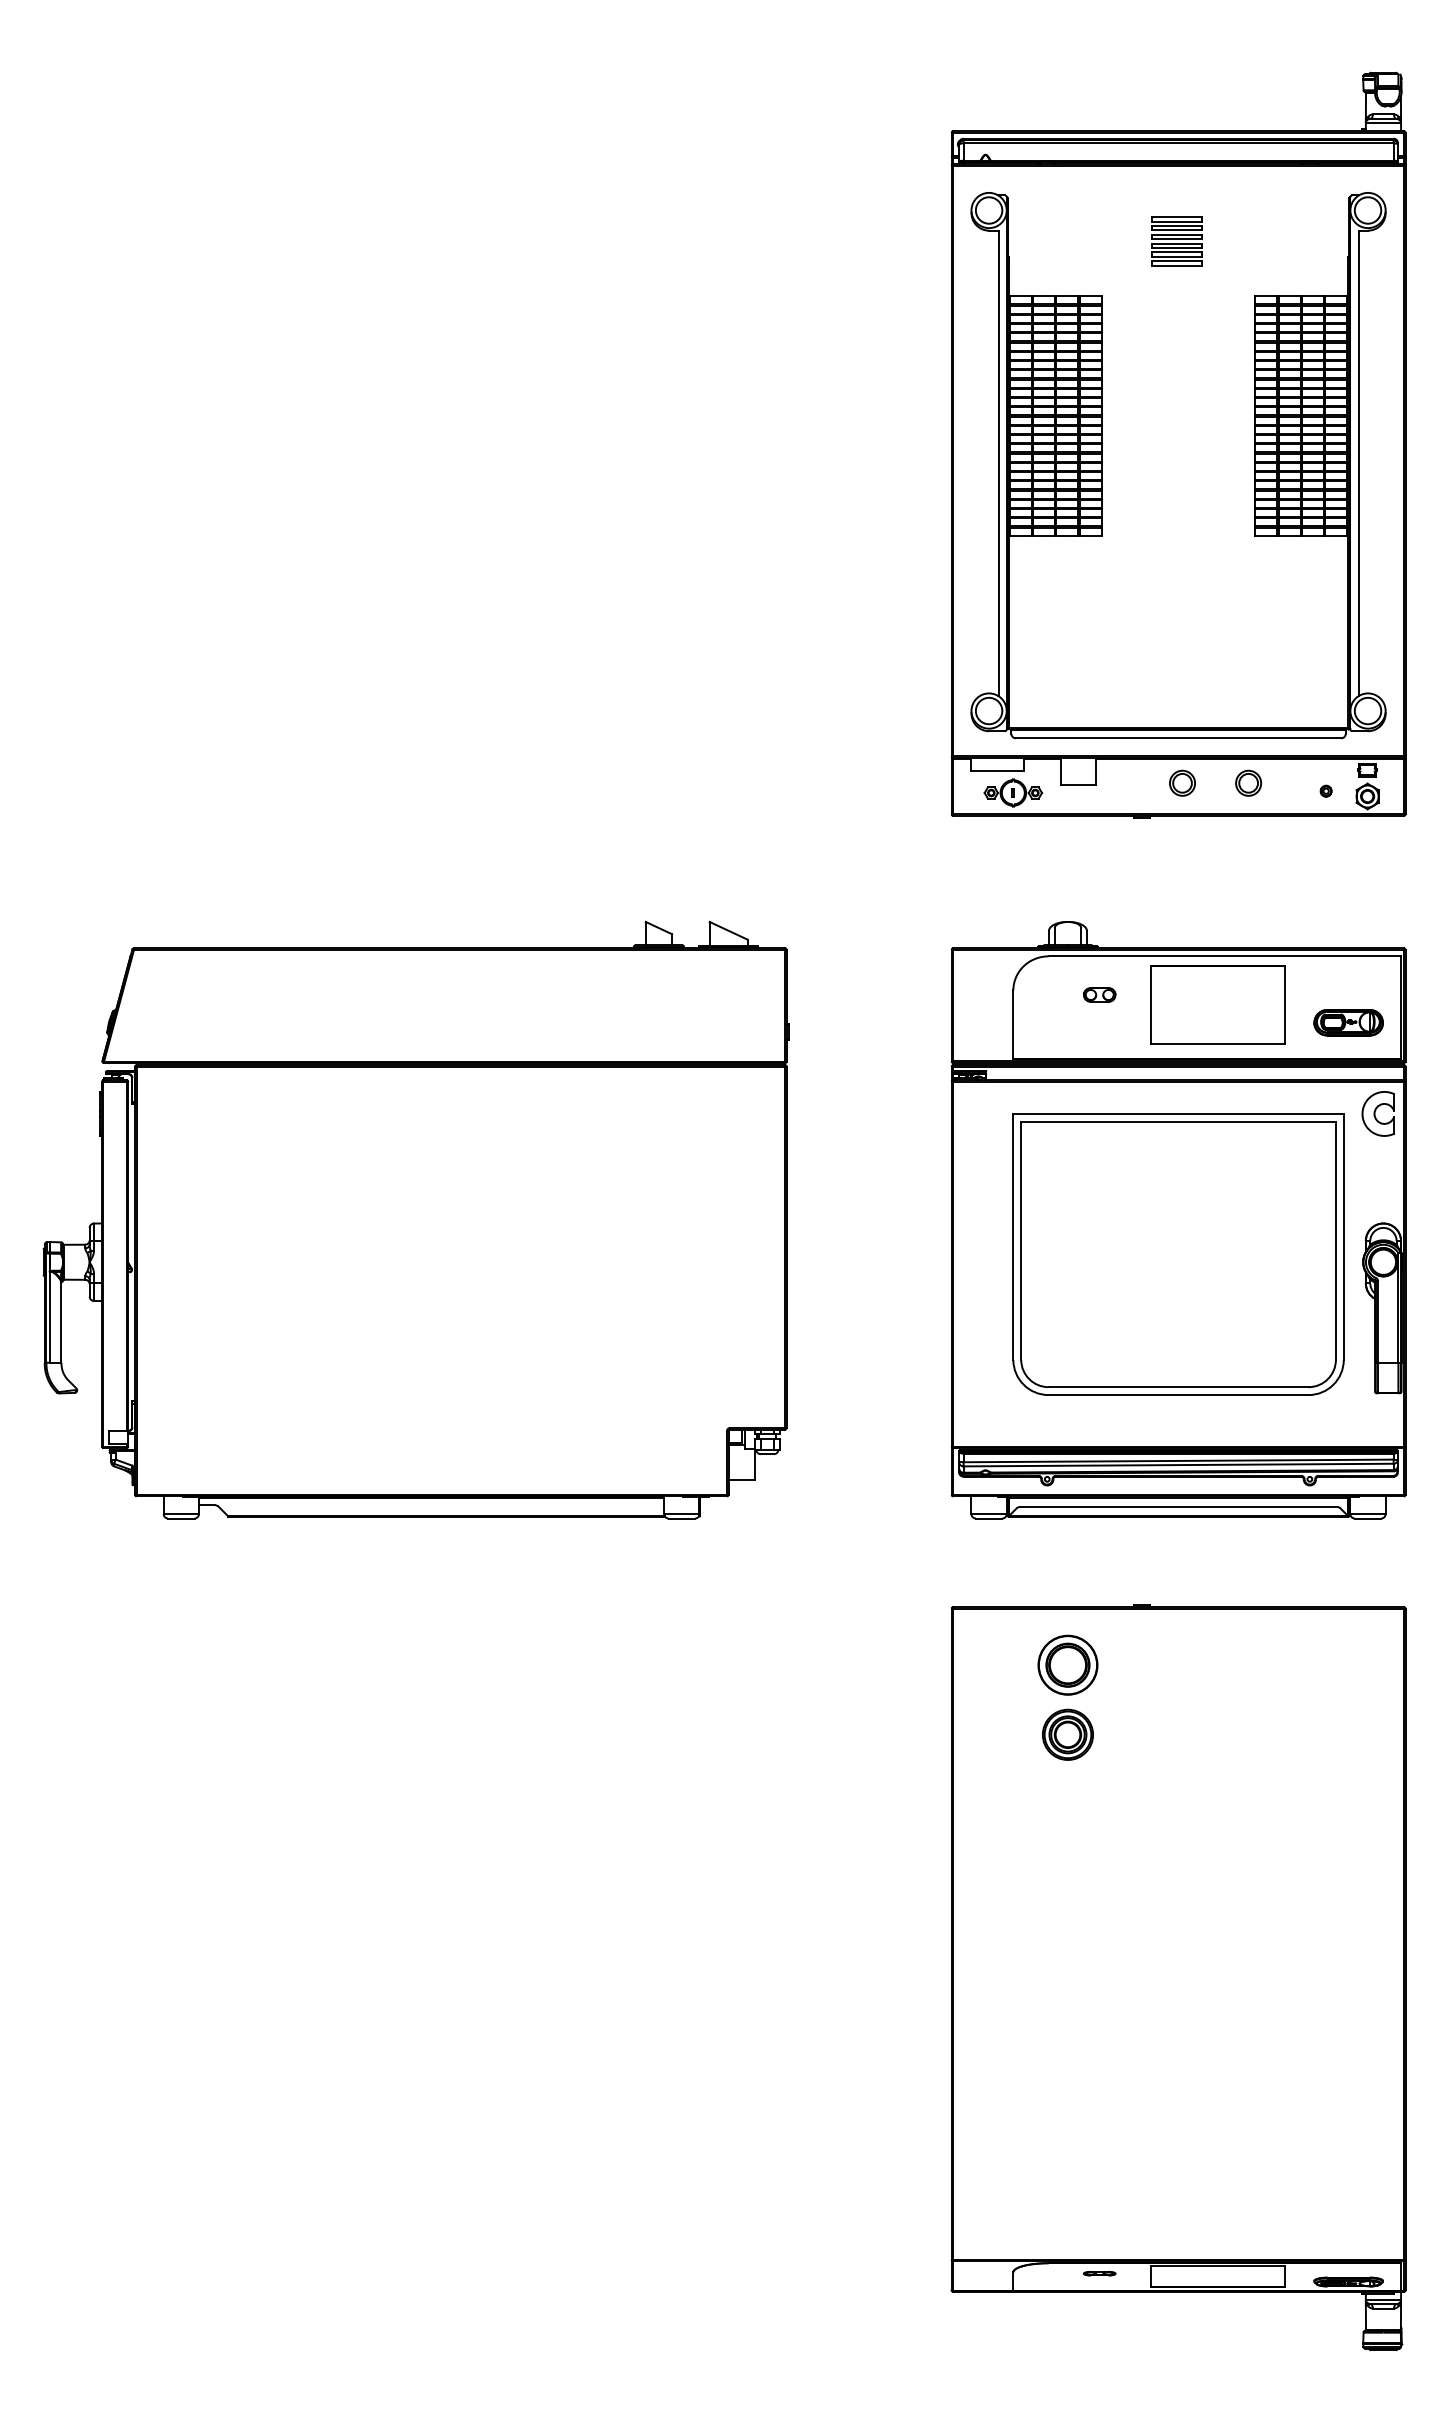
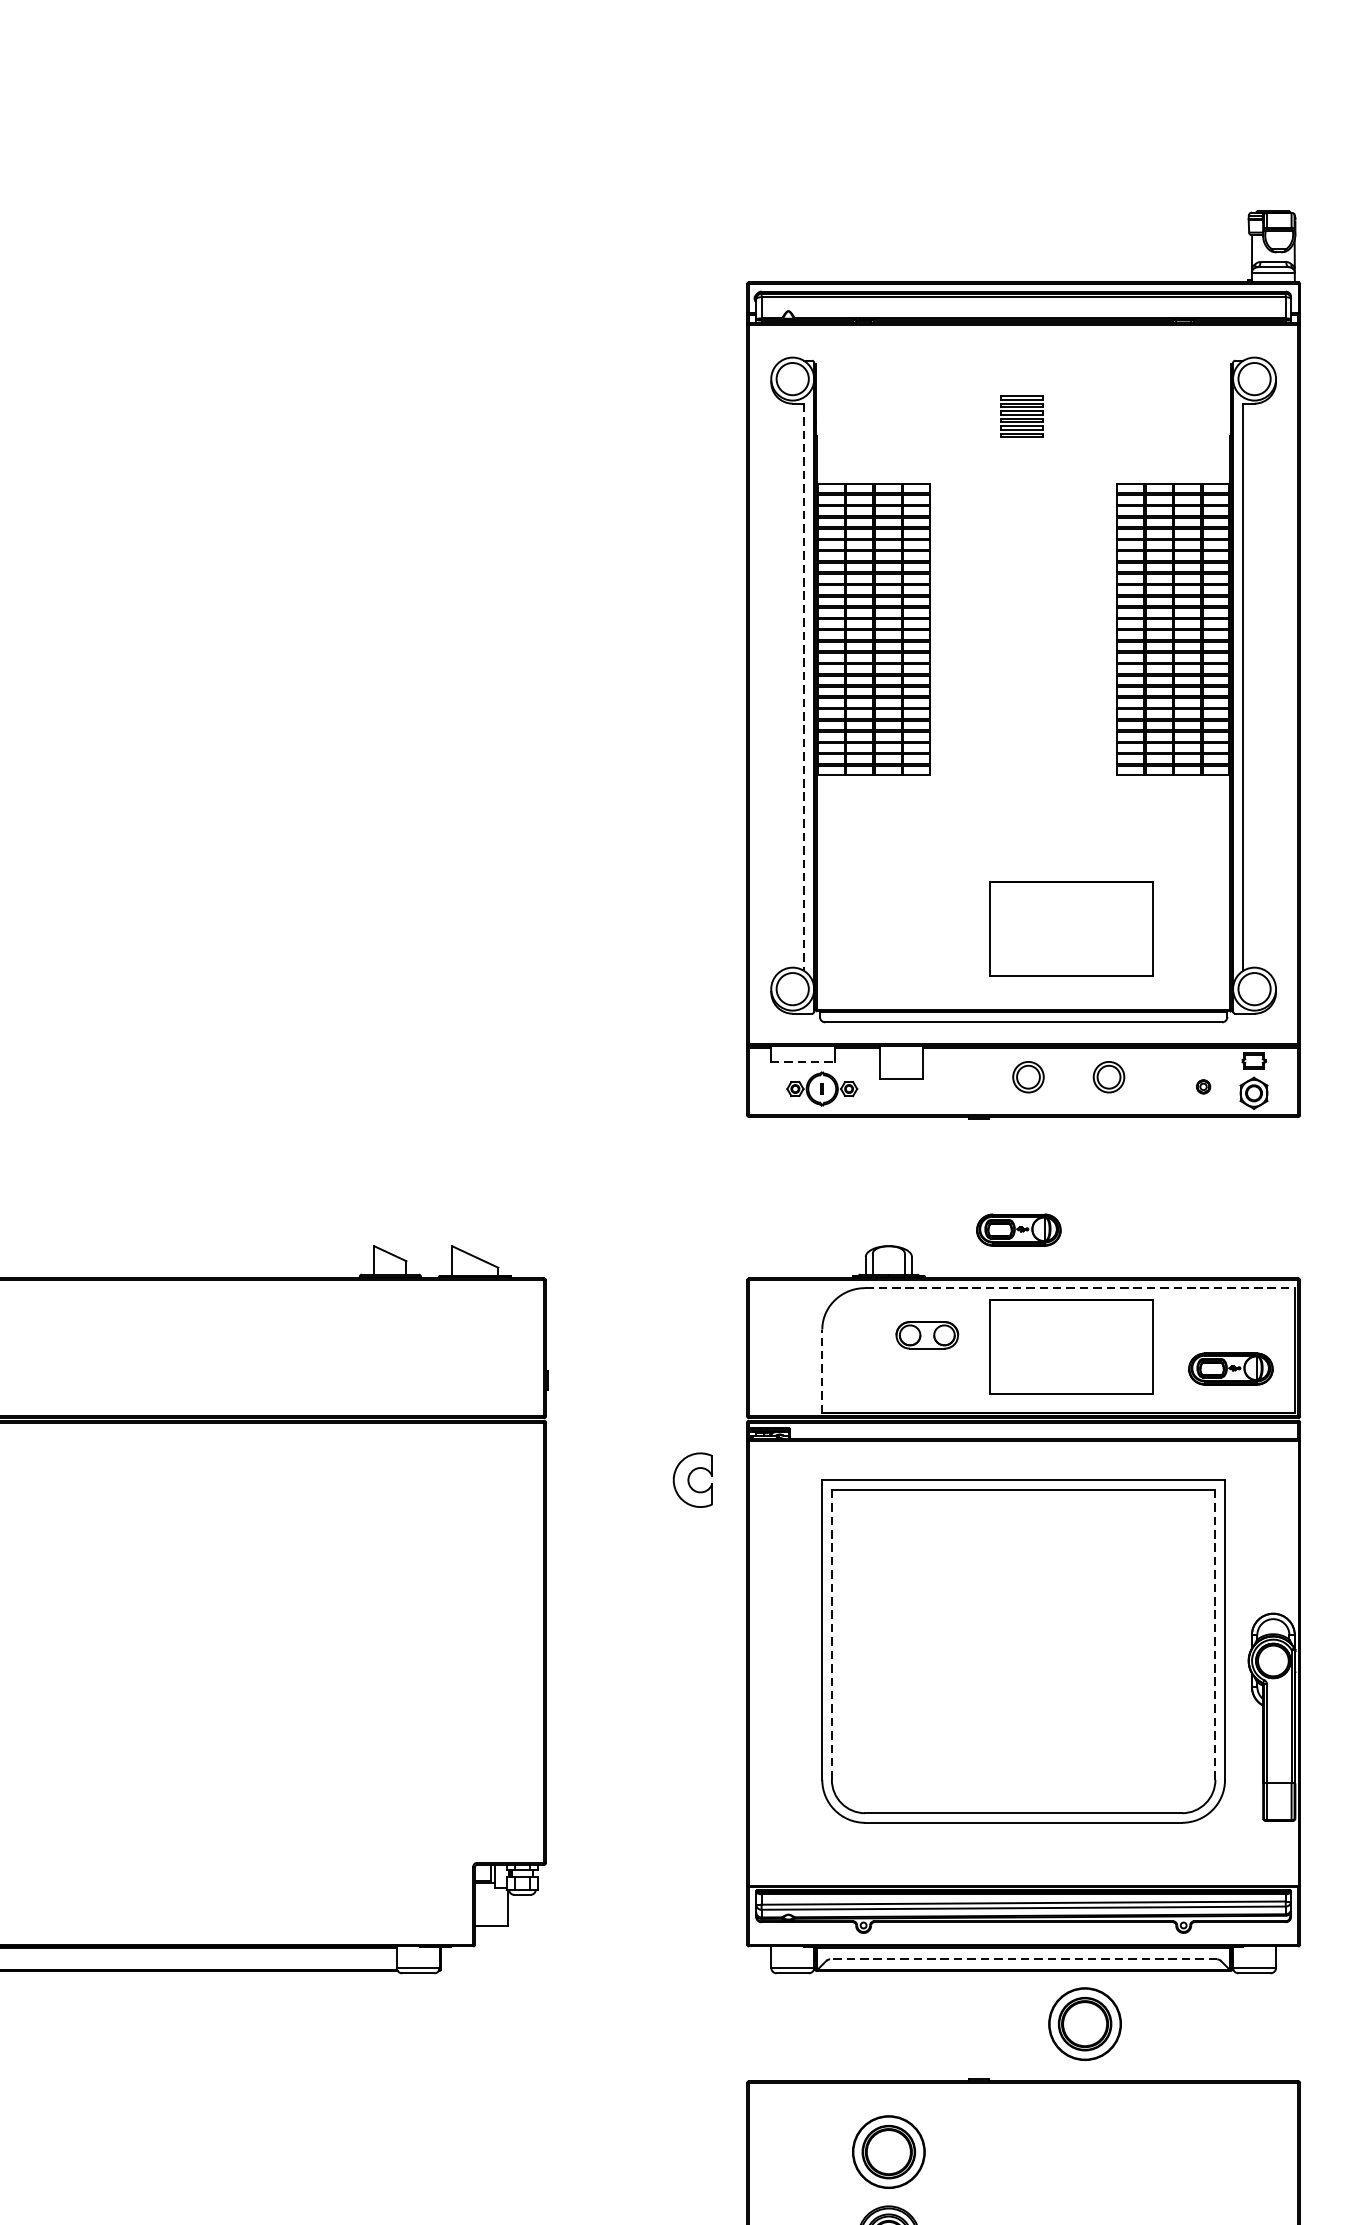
part: (1176, 241) -> (1021, 416), size x0.7
line: (998, 463) -> (804, 687), solid -> dashed
part: (1217, 661) -> (1071, 928), added
line: (997, 770) -> (802, 1061), solid -> dashed
part: (1174, 908) -> (1018, 1229), added
line: (1225, 956) -> (1080, 1288), solid -> dashed
part: (1099, 994) -> (927, 1334), size x1.6
line: (1013, 1024) -> (822, 1371), solid -> dashed
part: (1377, 1113) -> (692, 1479), moved
line: (1021, 1240) -> (832, 1634), solid -> dashed
line: (1335, 1240) -> (1214, 1634), solid -> dashed
line: (1178, 1507) -> (1023, 1959), solid -> dashed
part: (1228, 1559) -> (1084, 2023), added

